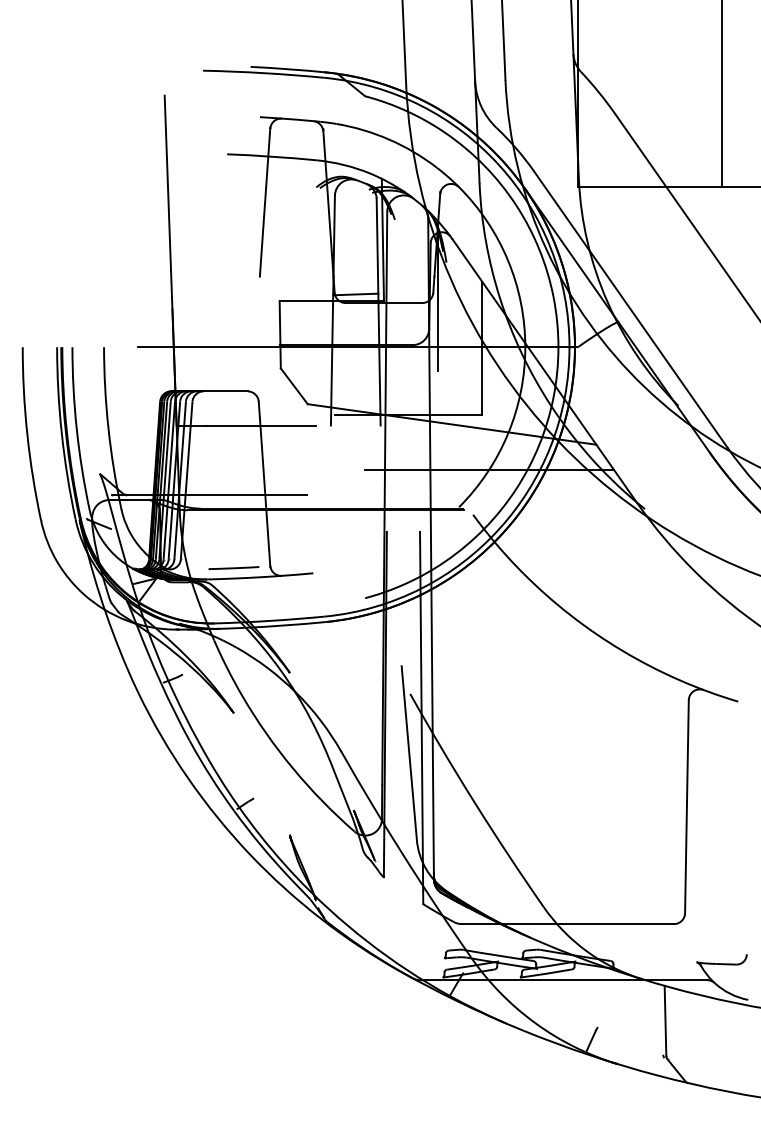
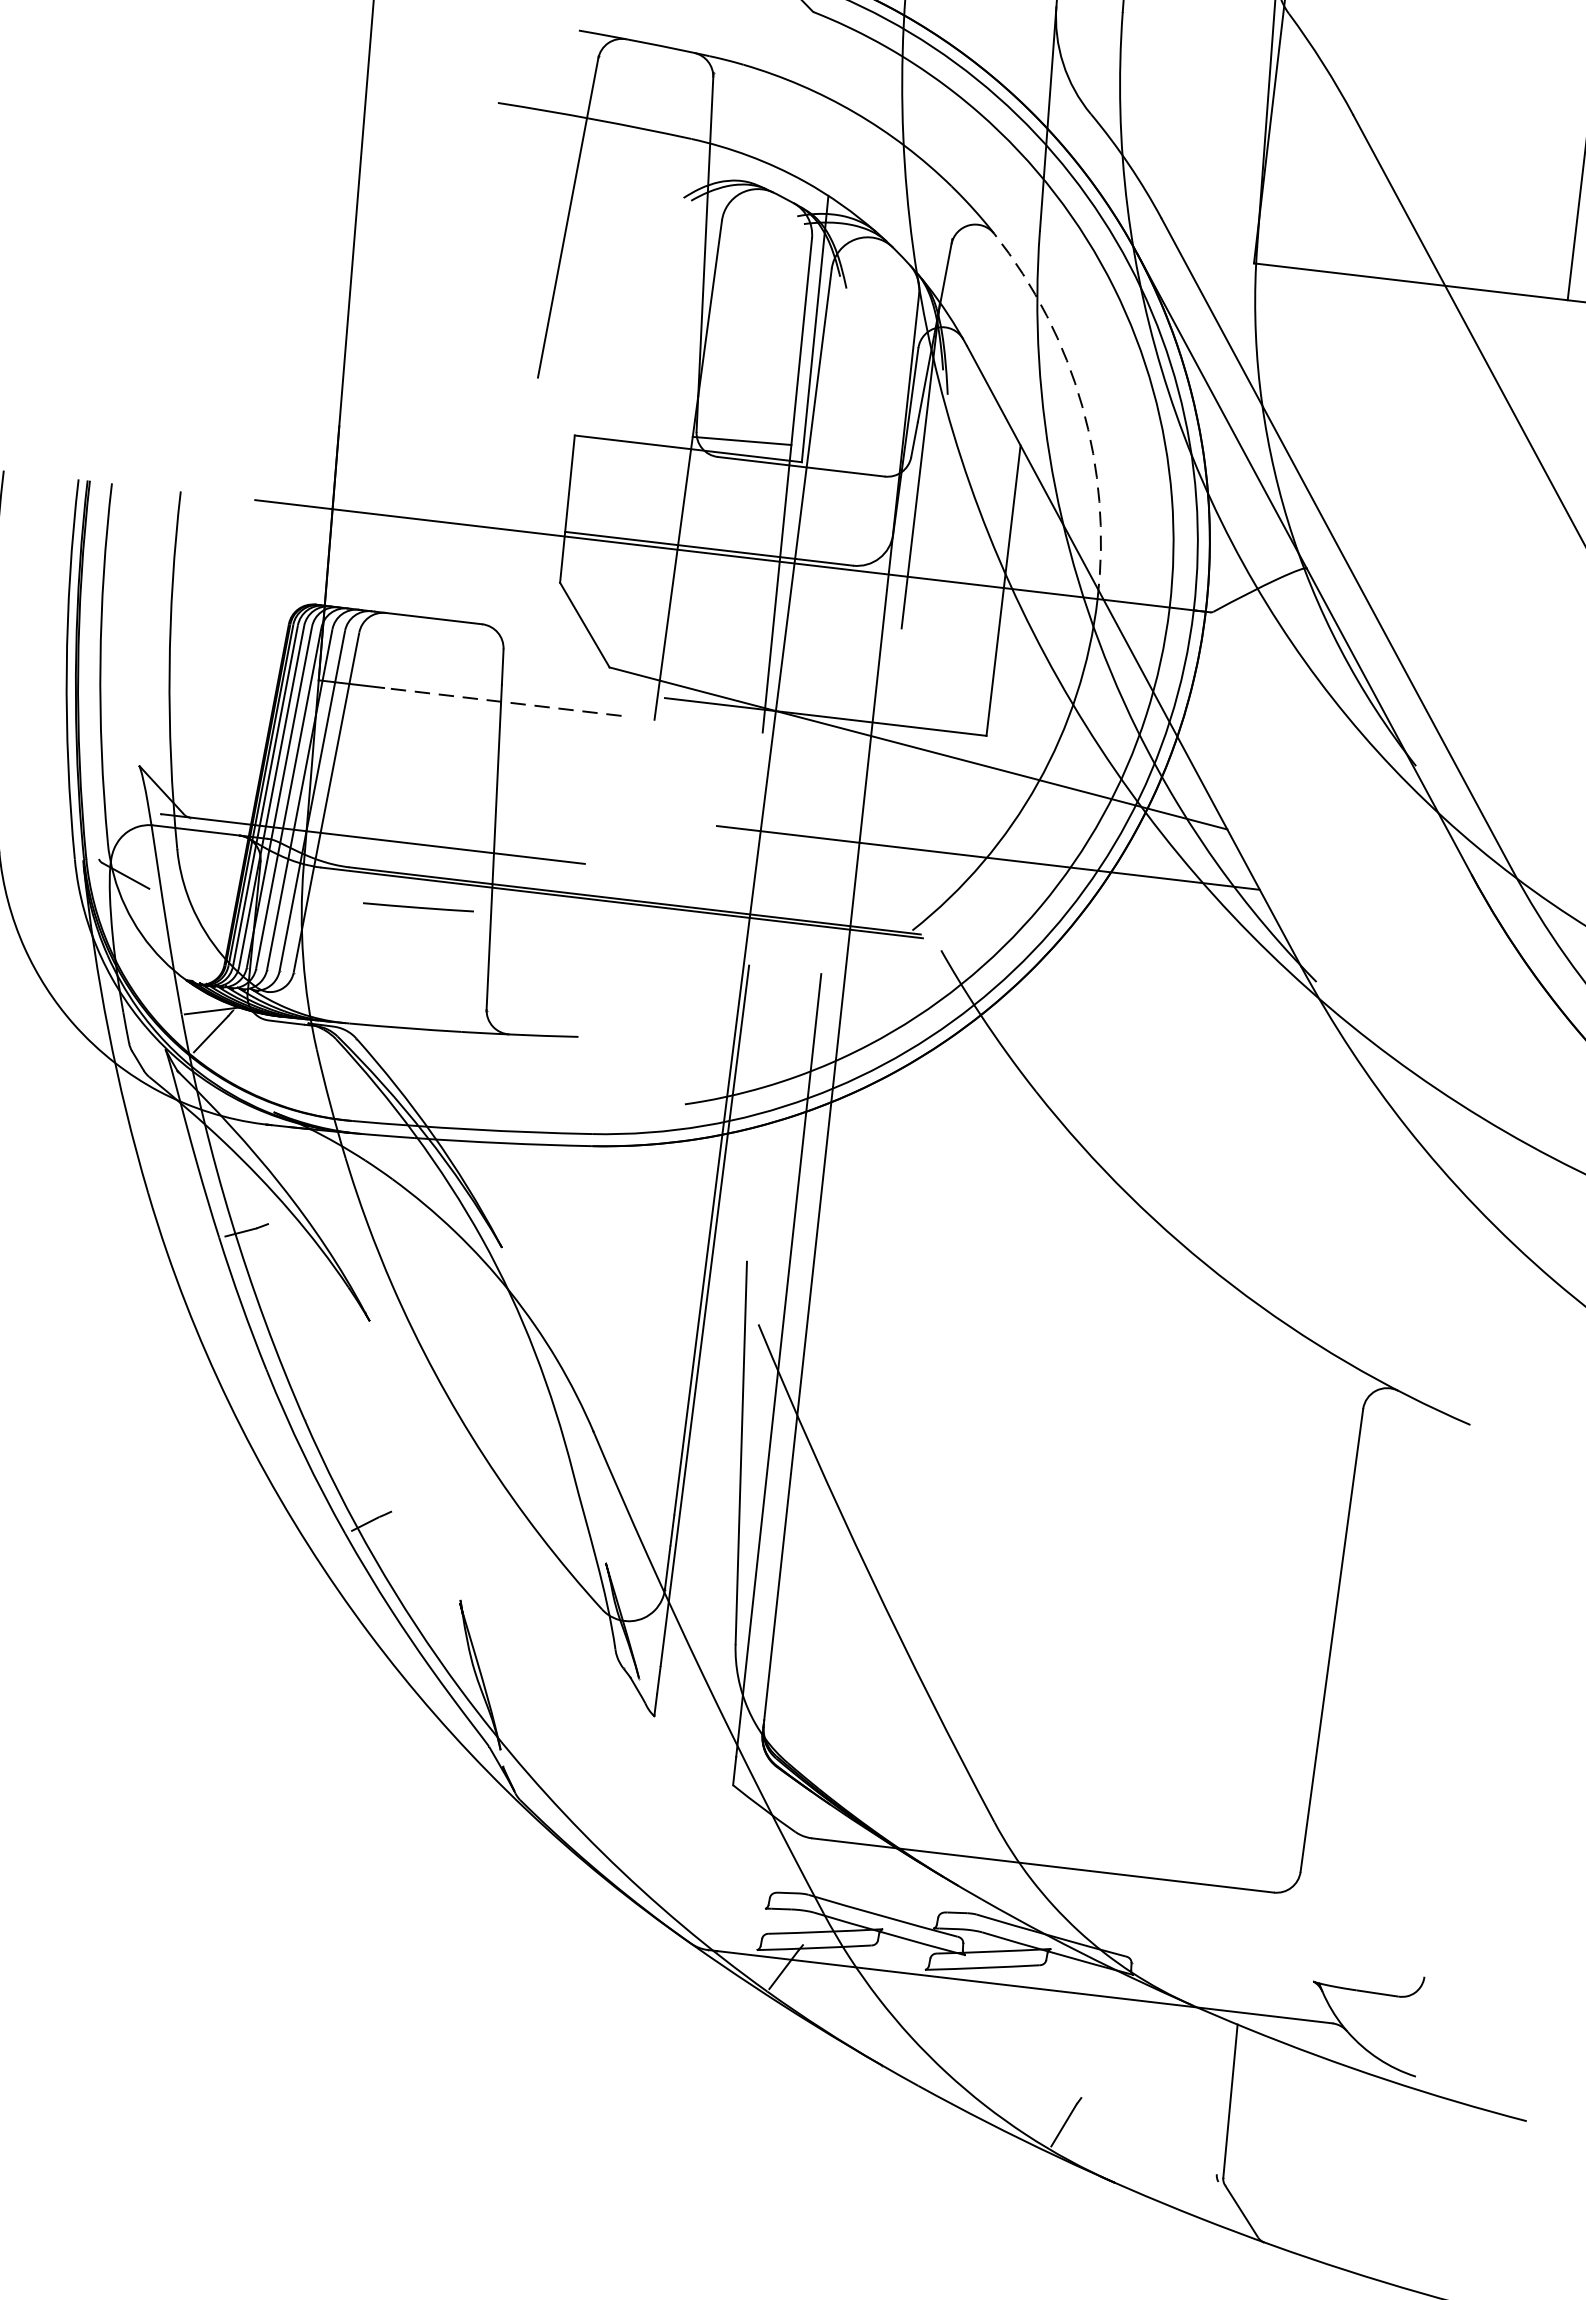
arc: (508, 260) -> (1083, 406), solid -> dashed
line: (261, 425) -> (503, 701), solid -> dashed
line: (233, 567) -> (417, 905), moved

